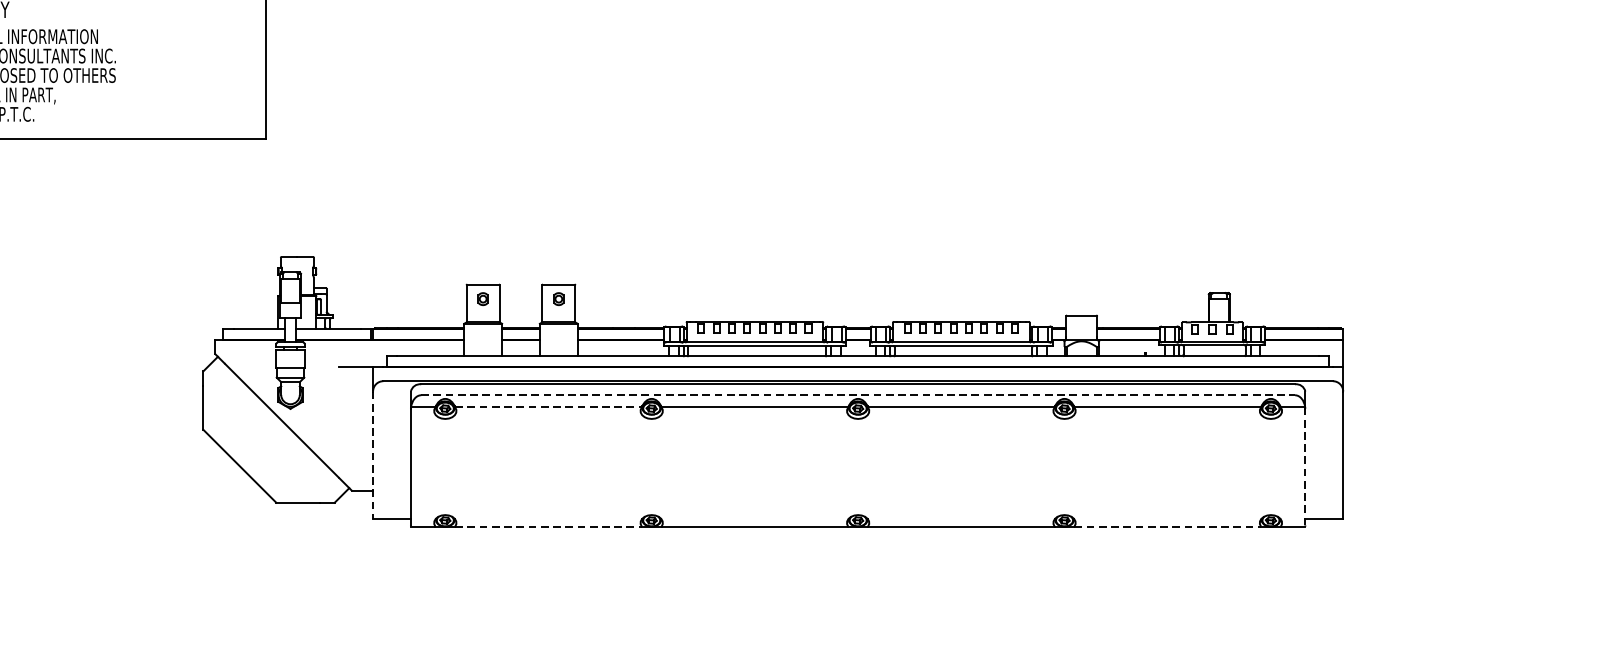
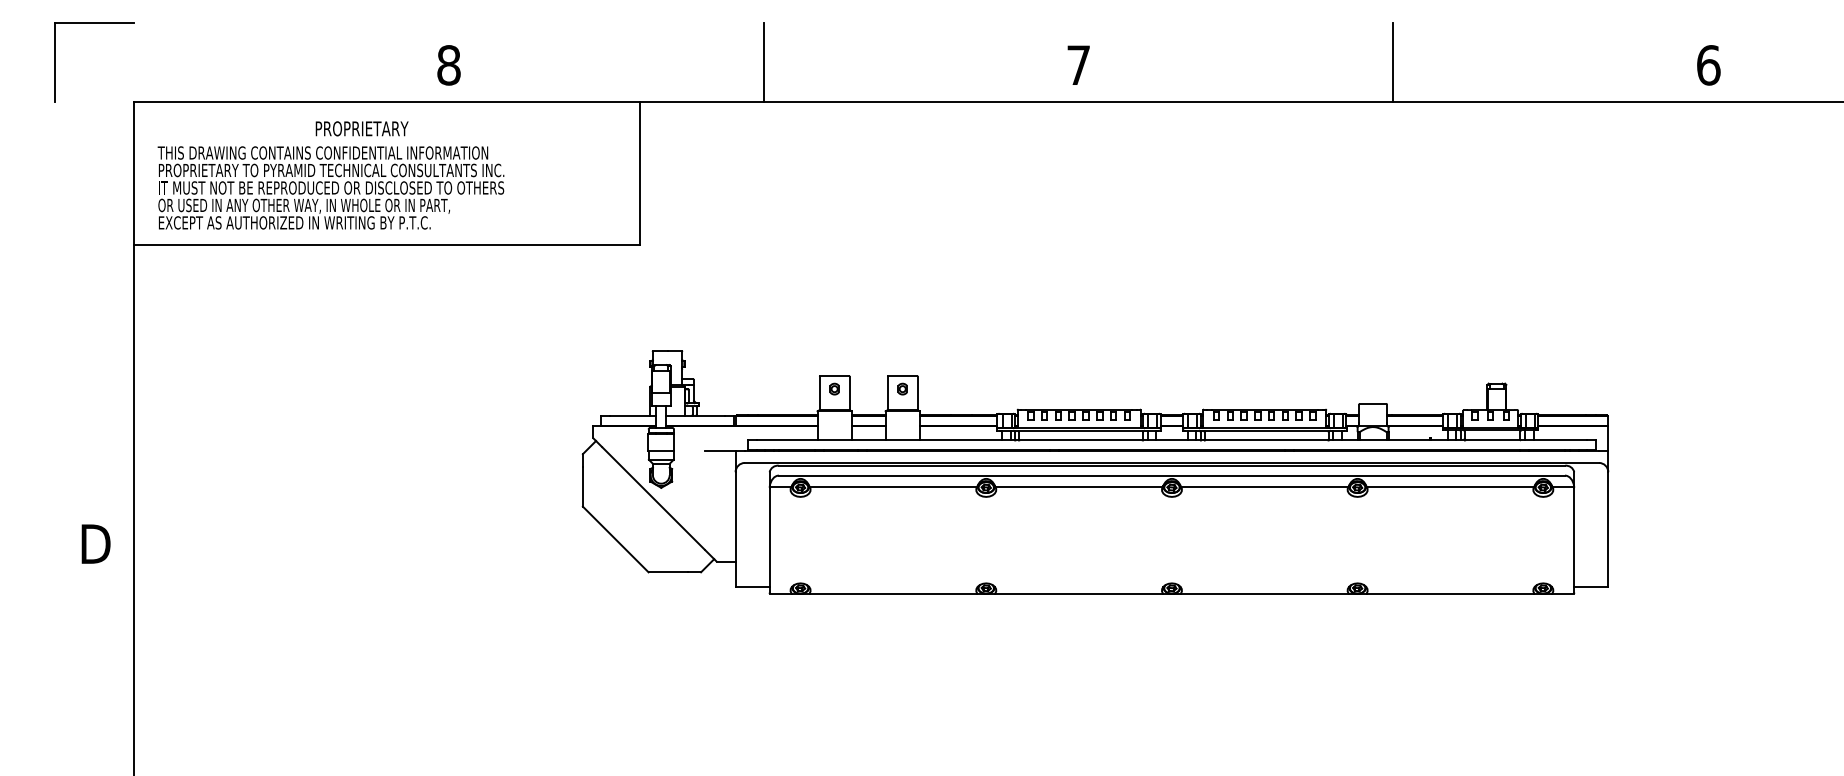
line: (858, 395) -> (1172, 475), dashed -> solid
line: (548, 407) -> (893, 486), dashed -> solid
line: (372, 455) -> (735, 529), dashed -> solid
line: (1305, 467) -> (1574, 540), dashed -> solid
line: (548, 526) -> (893, 593), dashed -> solid
line: (1167, 526) -> (1450, 593), dashed -> solid

